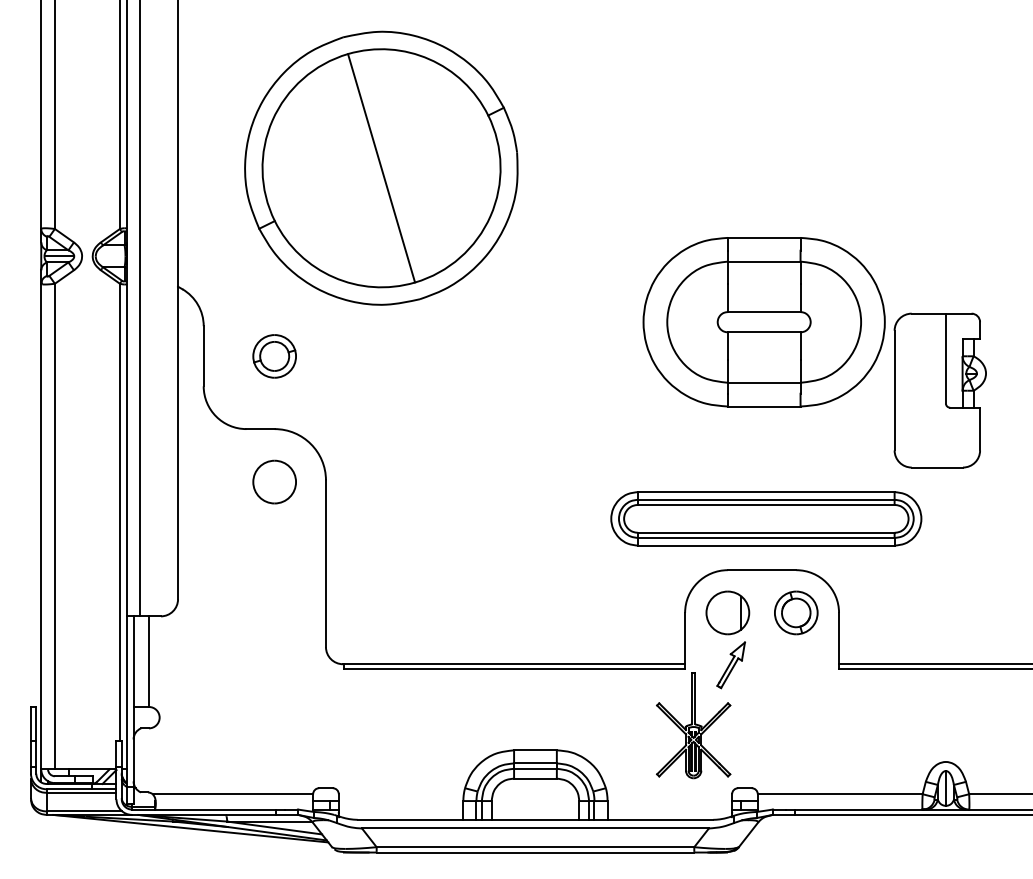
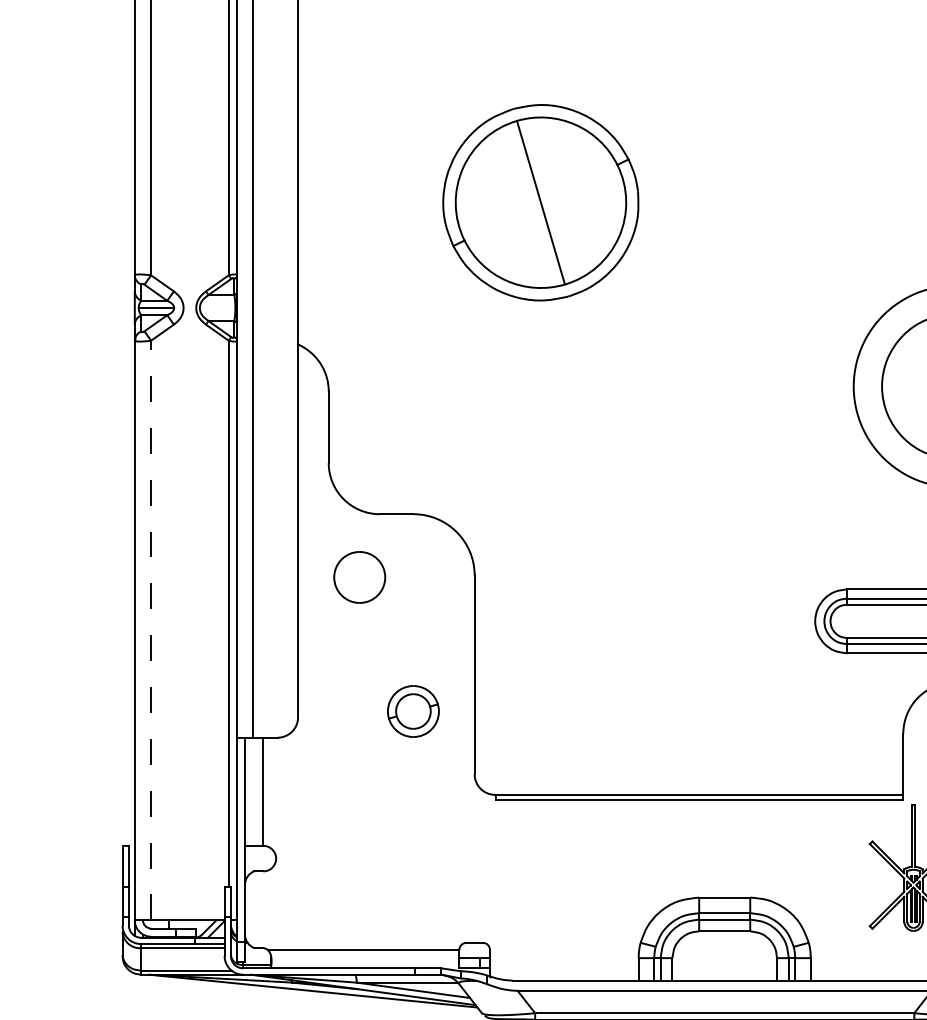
part: (381, 167) -> (540, 201), size x0.6
part: (274, 356) -> (413, 711), moved
part: (274, 481) -> (359, 576), moved
line: (54, 526) -> (150, 630), solid -> dashed

